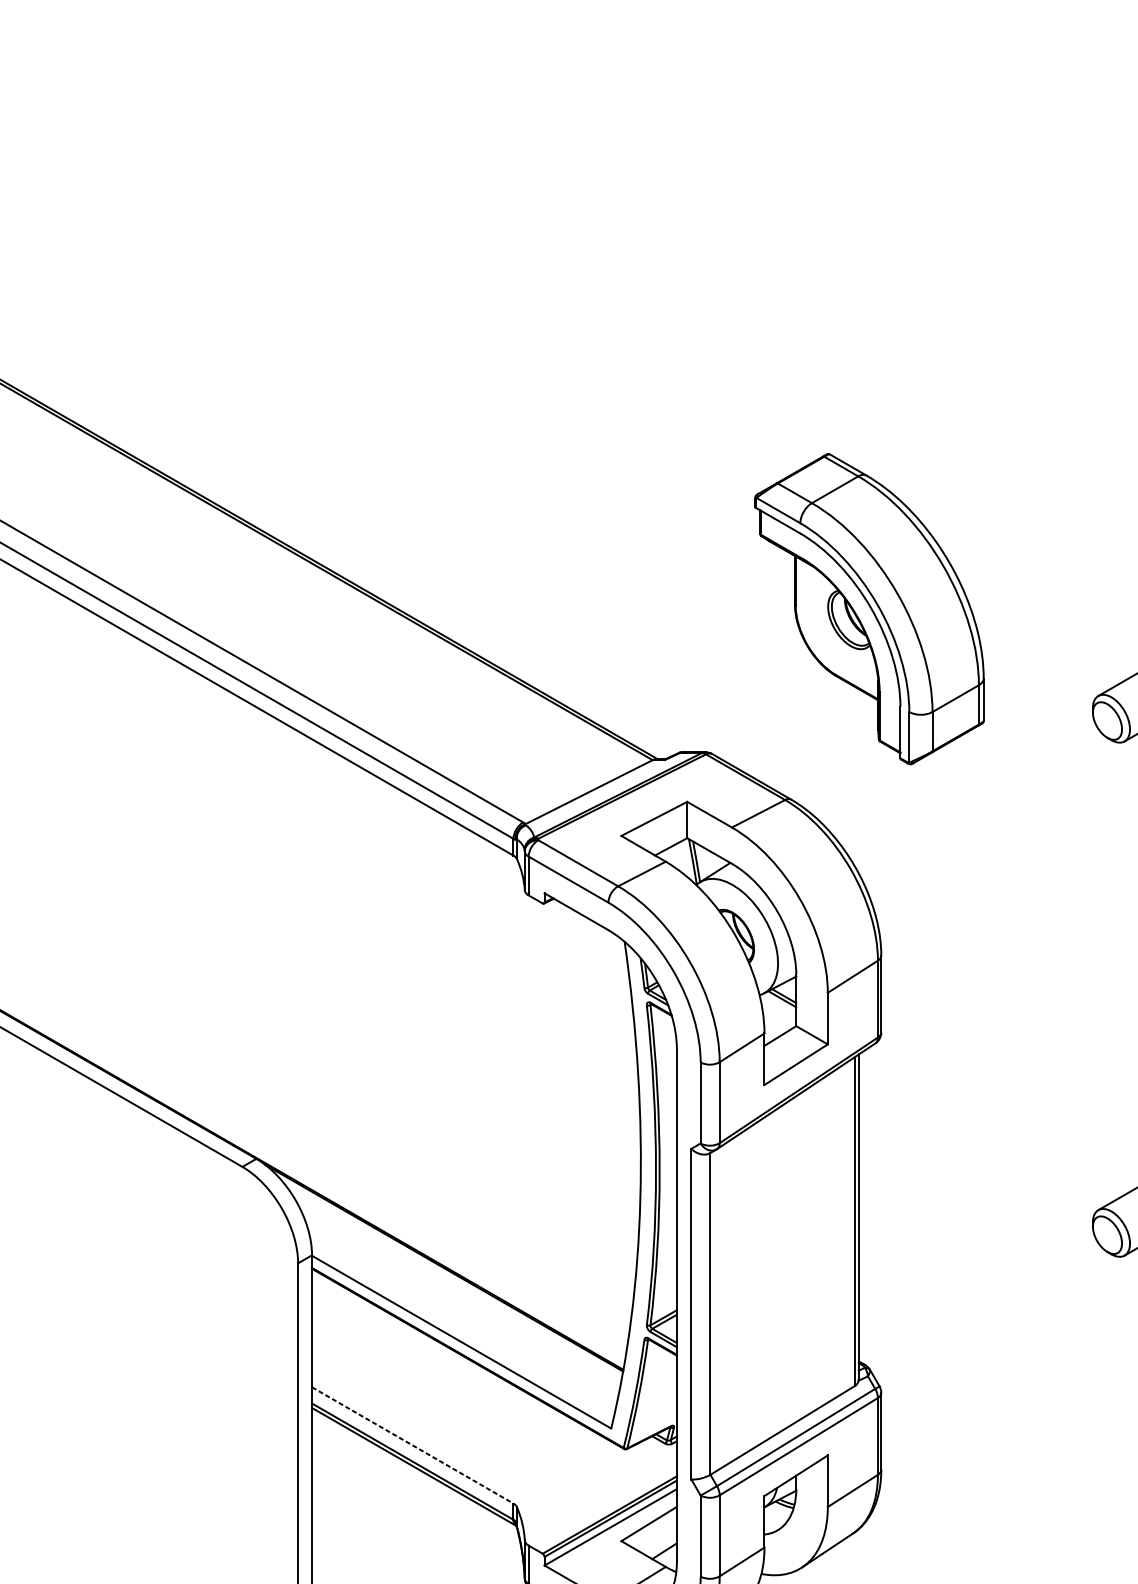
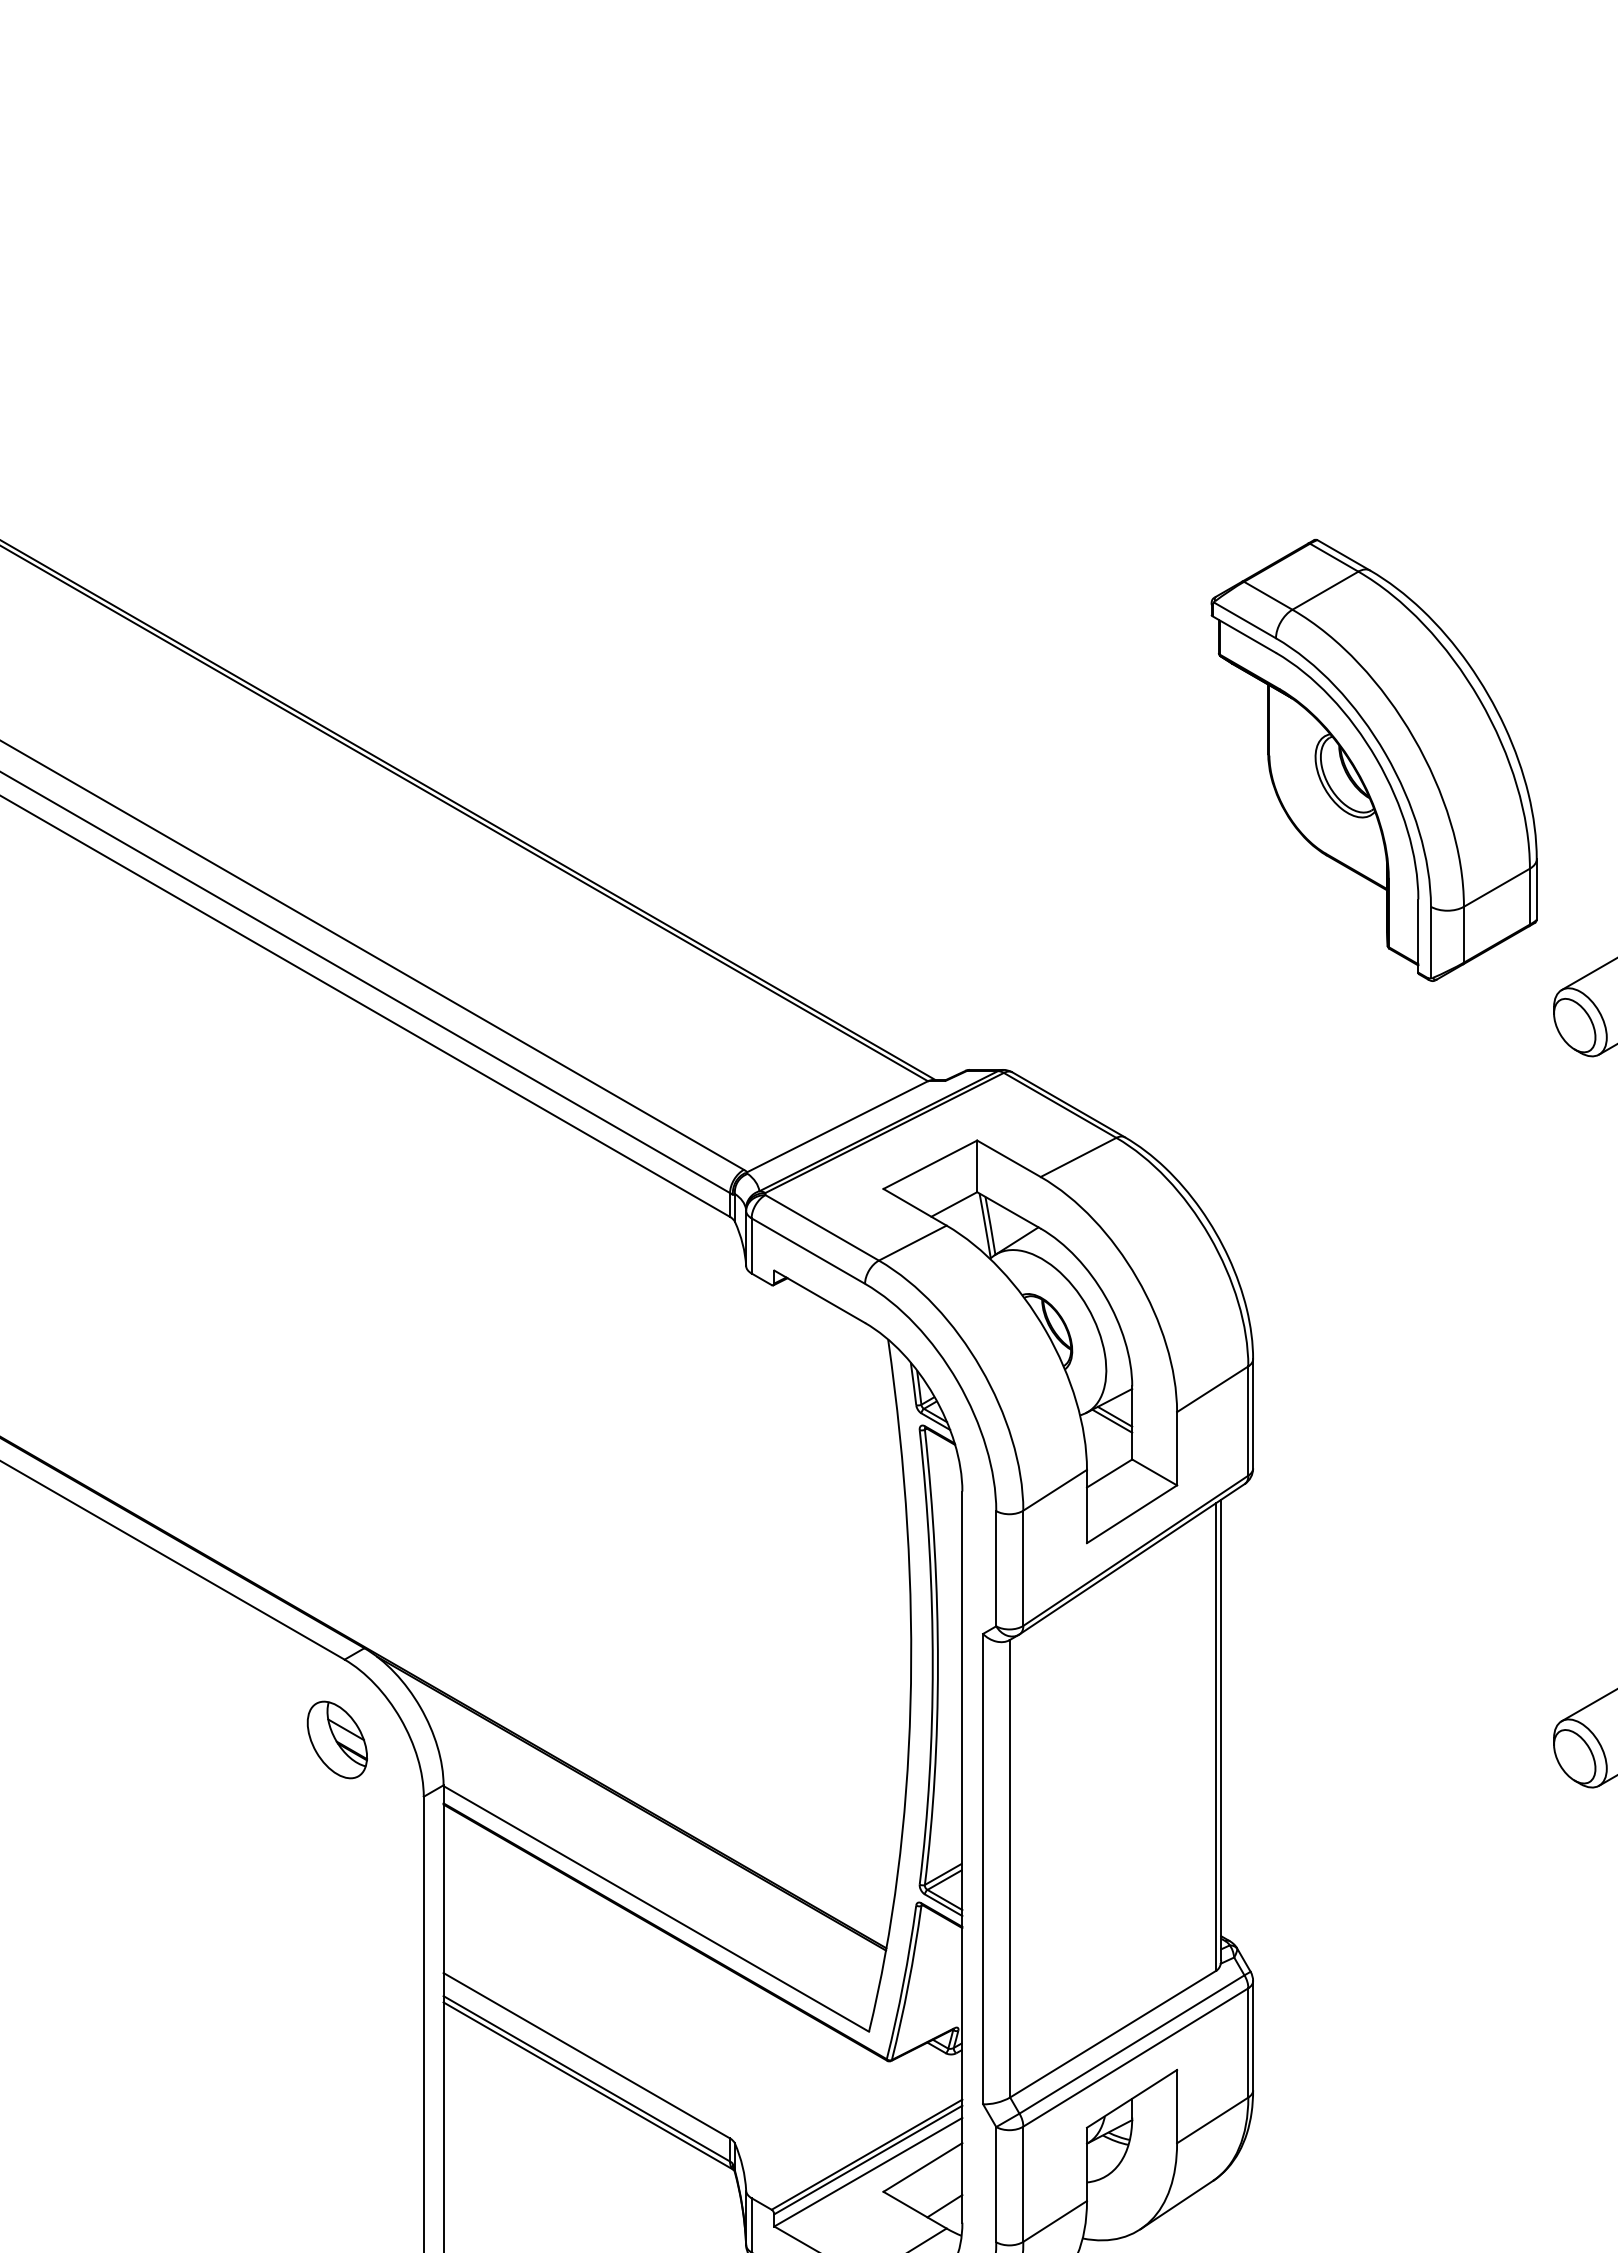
part: (868, 608) -> (1373, 759), moved
part: (236, 1223) -> (336, 1739), added
line: (413, 1445) -> (587, 2055), dashed -> solid

